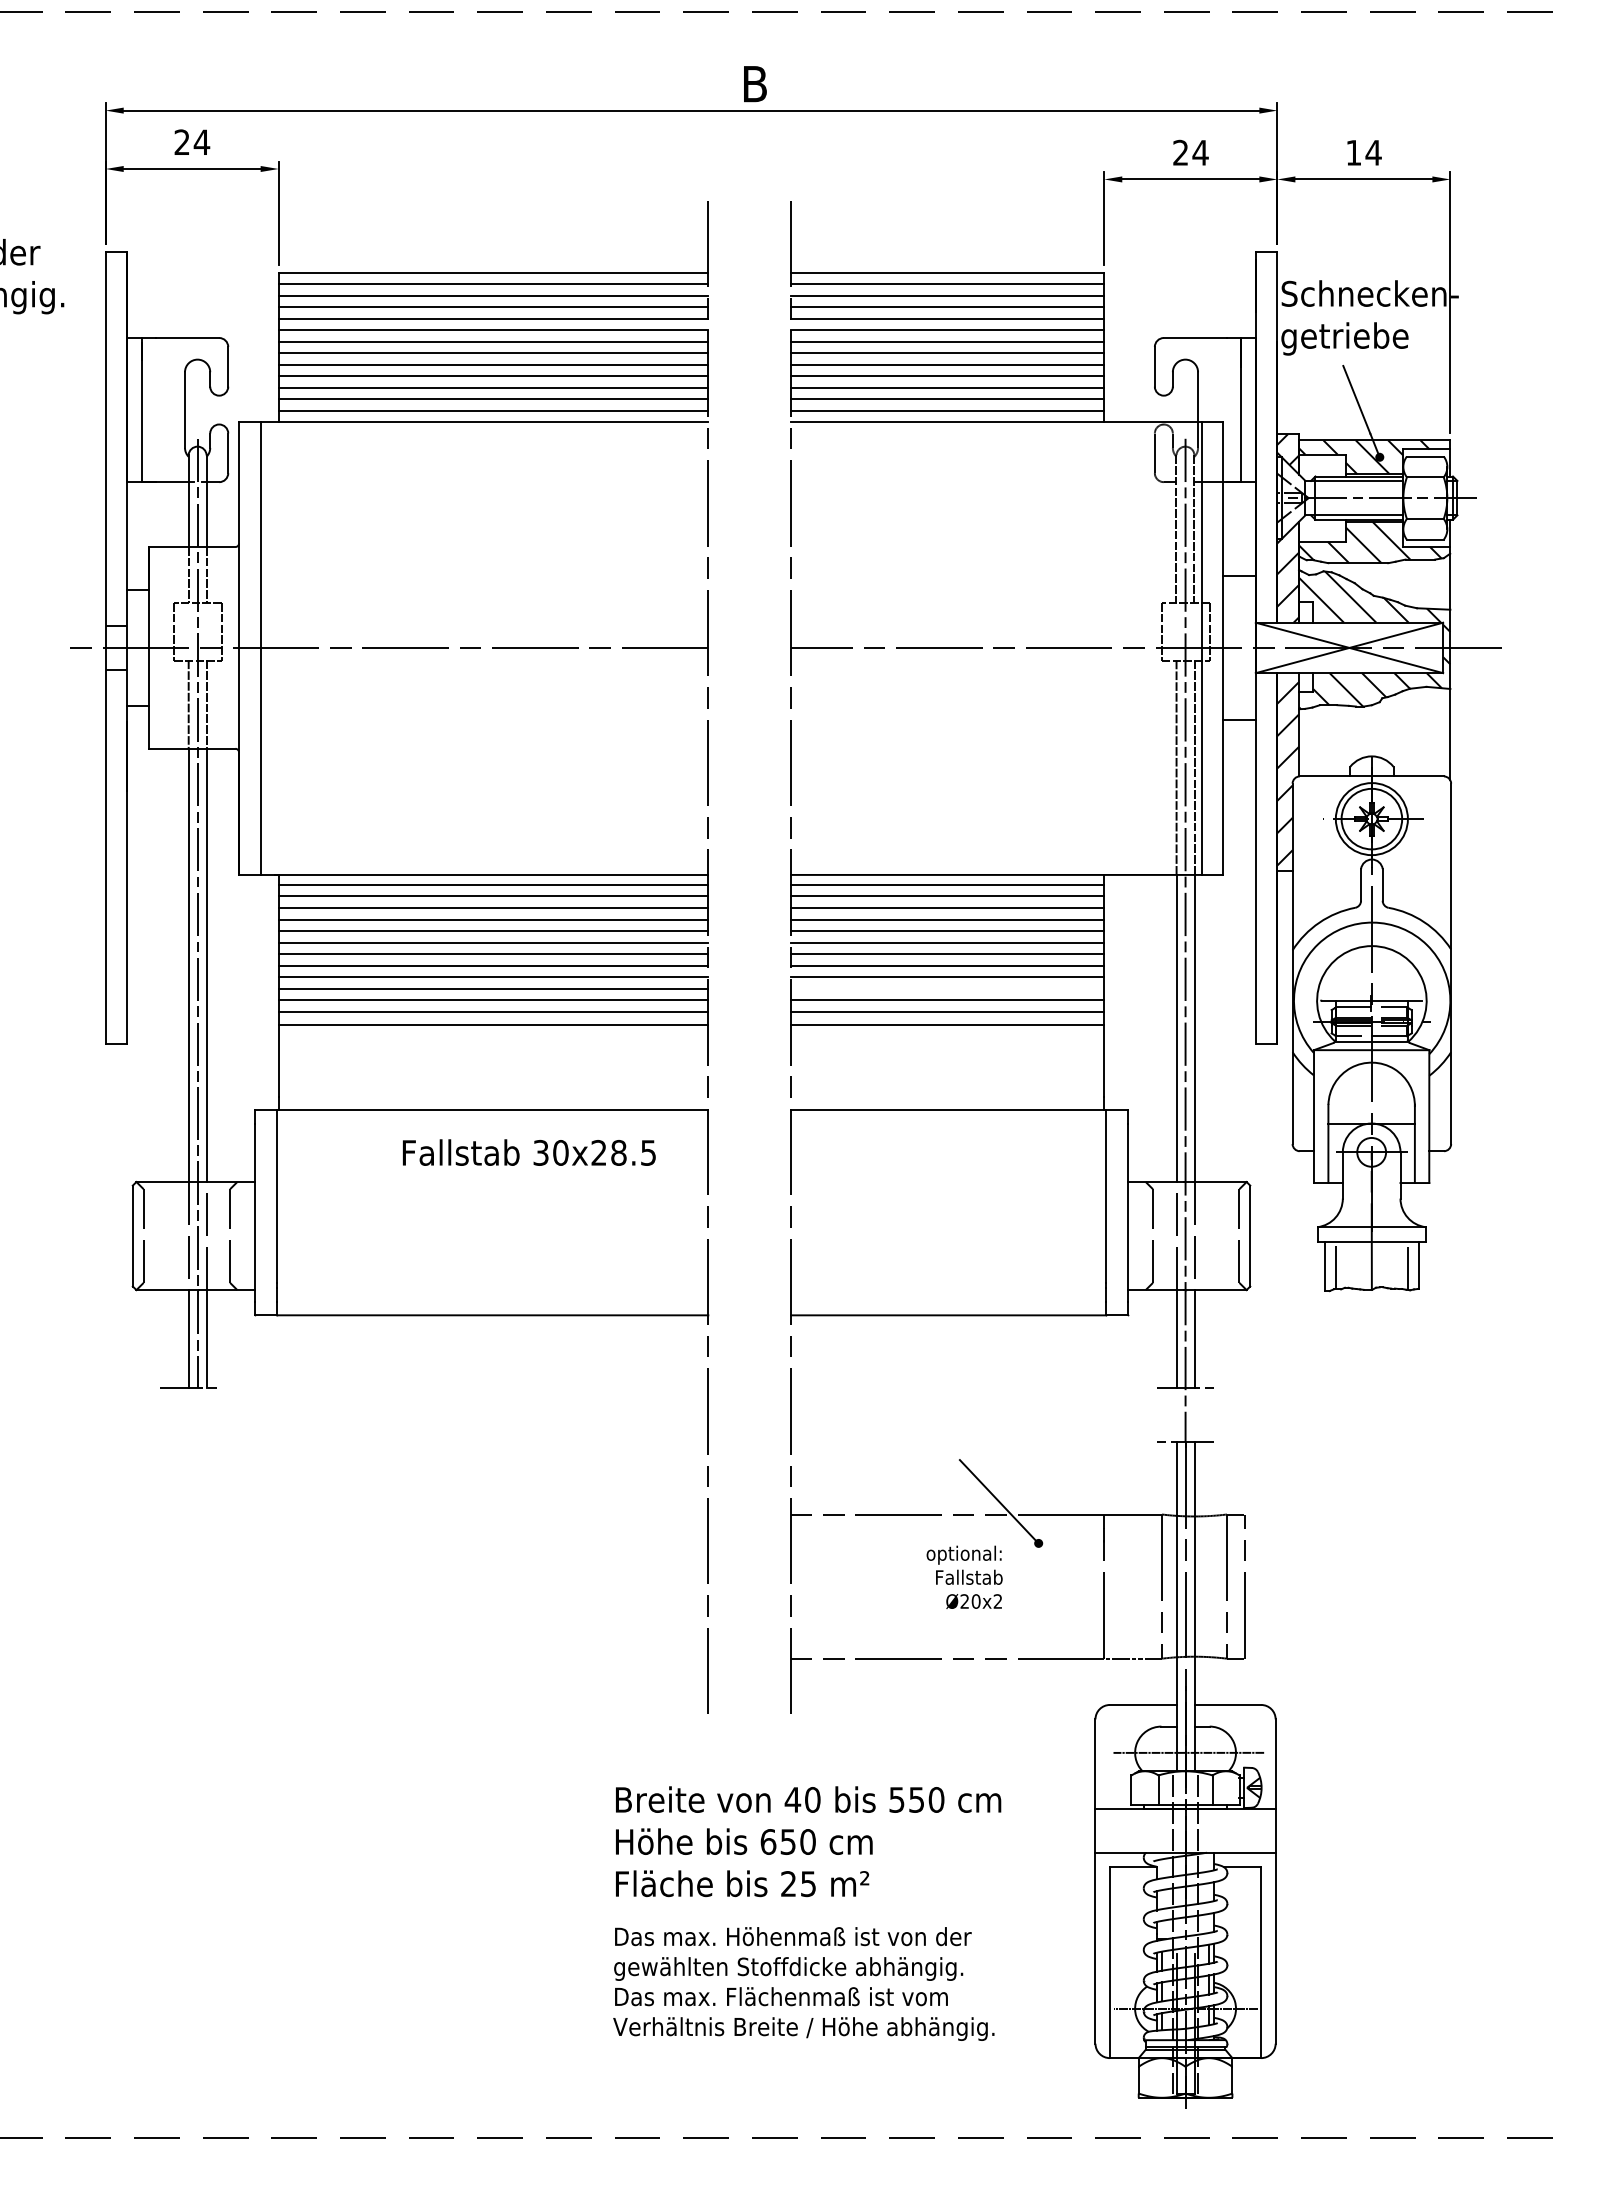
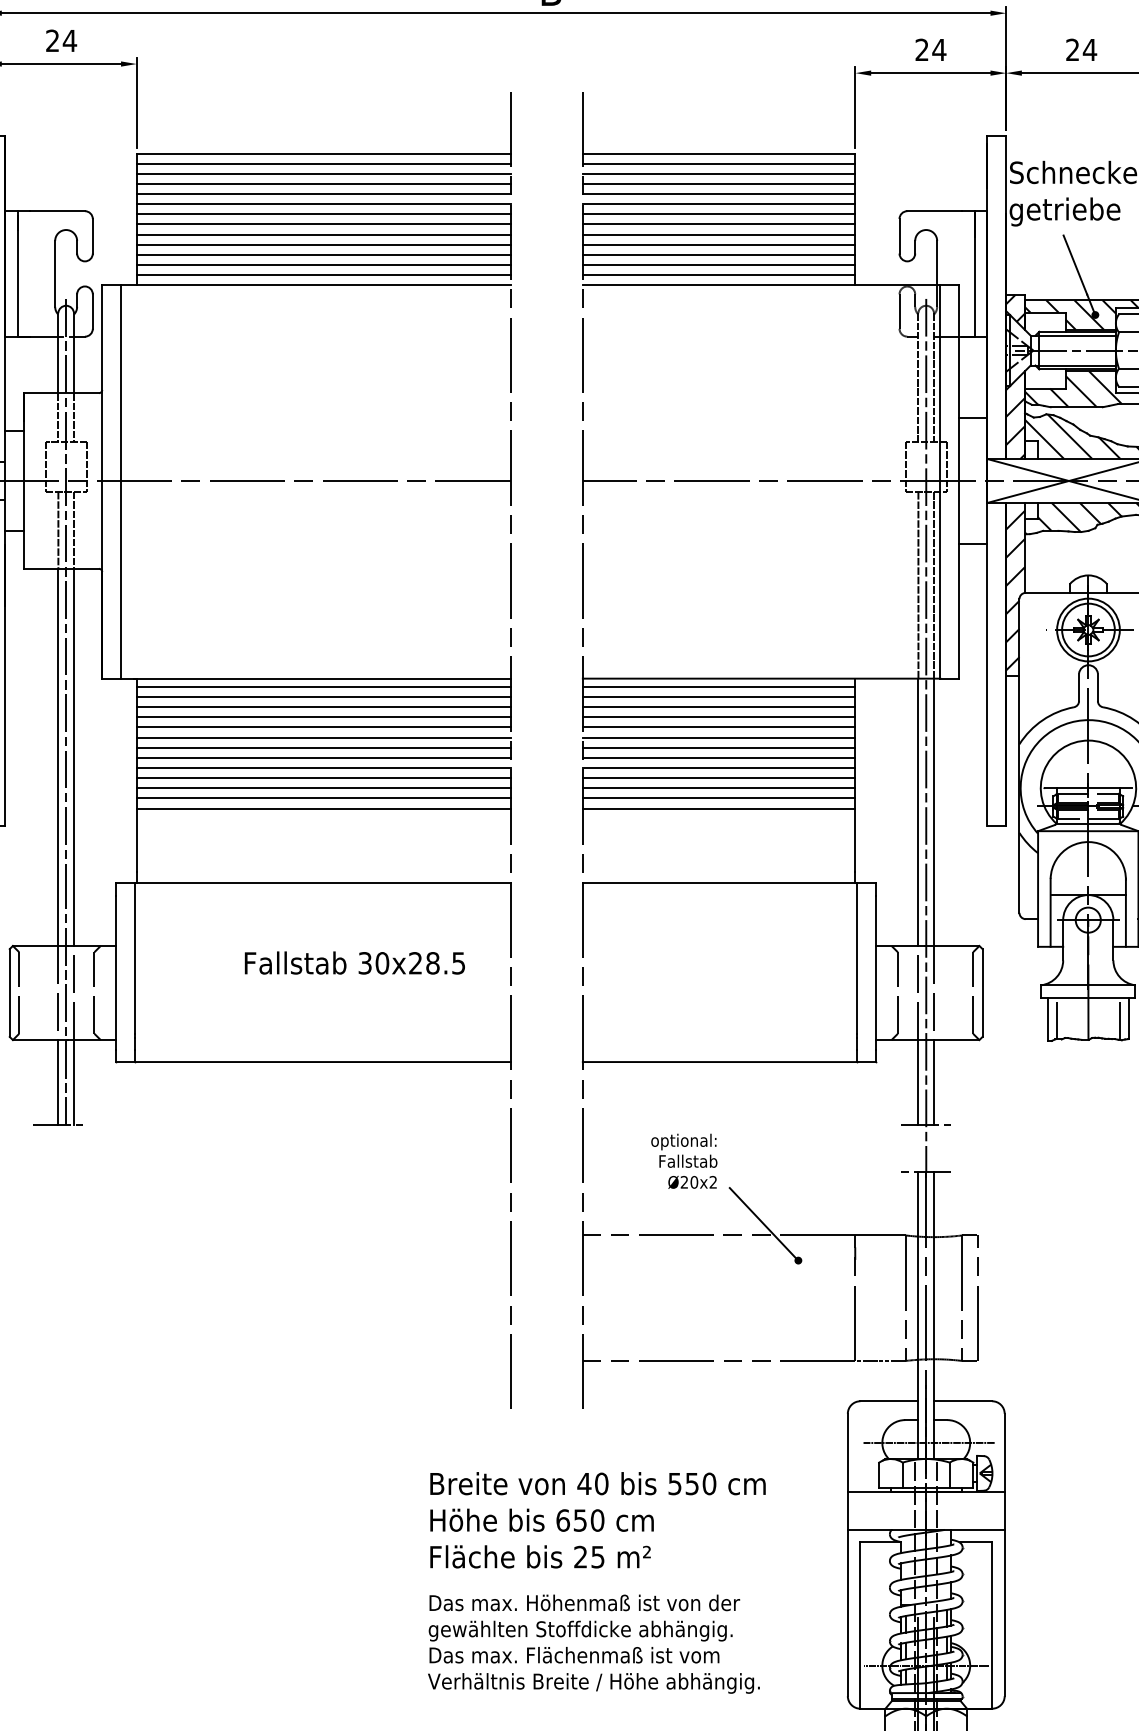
text: (1353, 152) -> (1072, 49), 14 -> 24
line: (947, 988) -> (719, 777), added
text: (529, 1152) -> (355, 962), moved
text: (964, 1576) -> (684, 1160), moved

